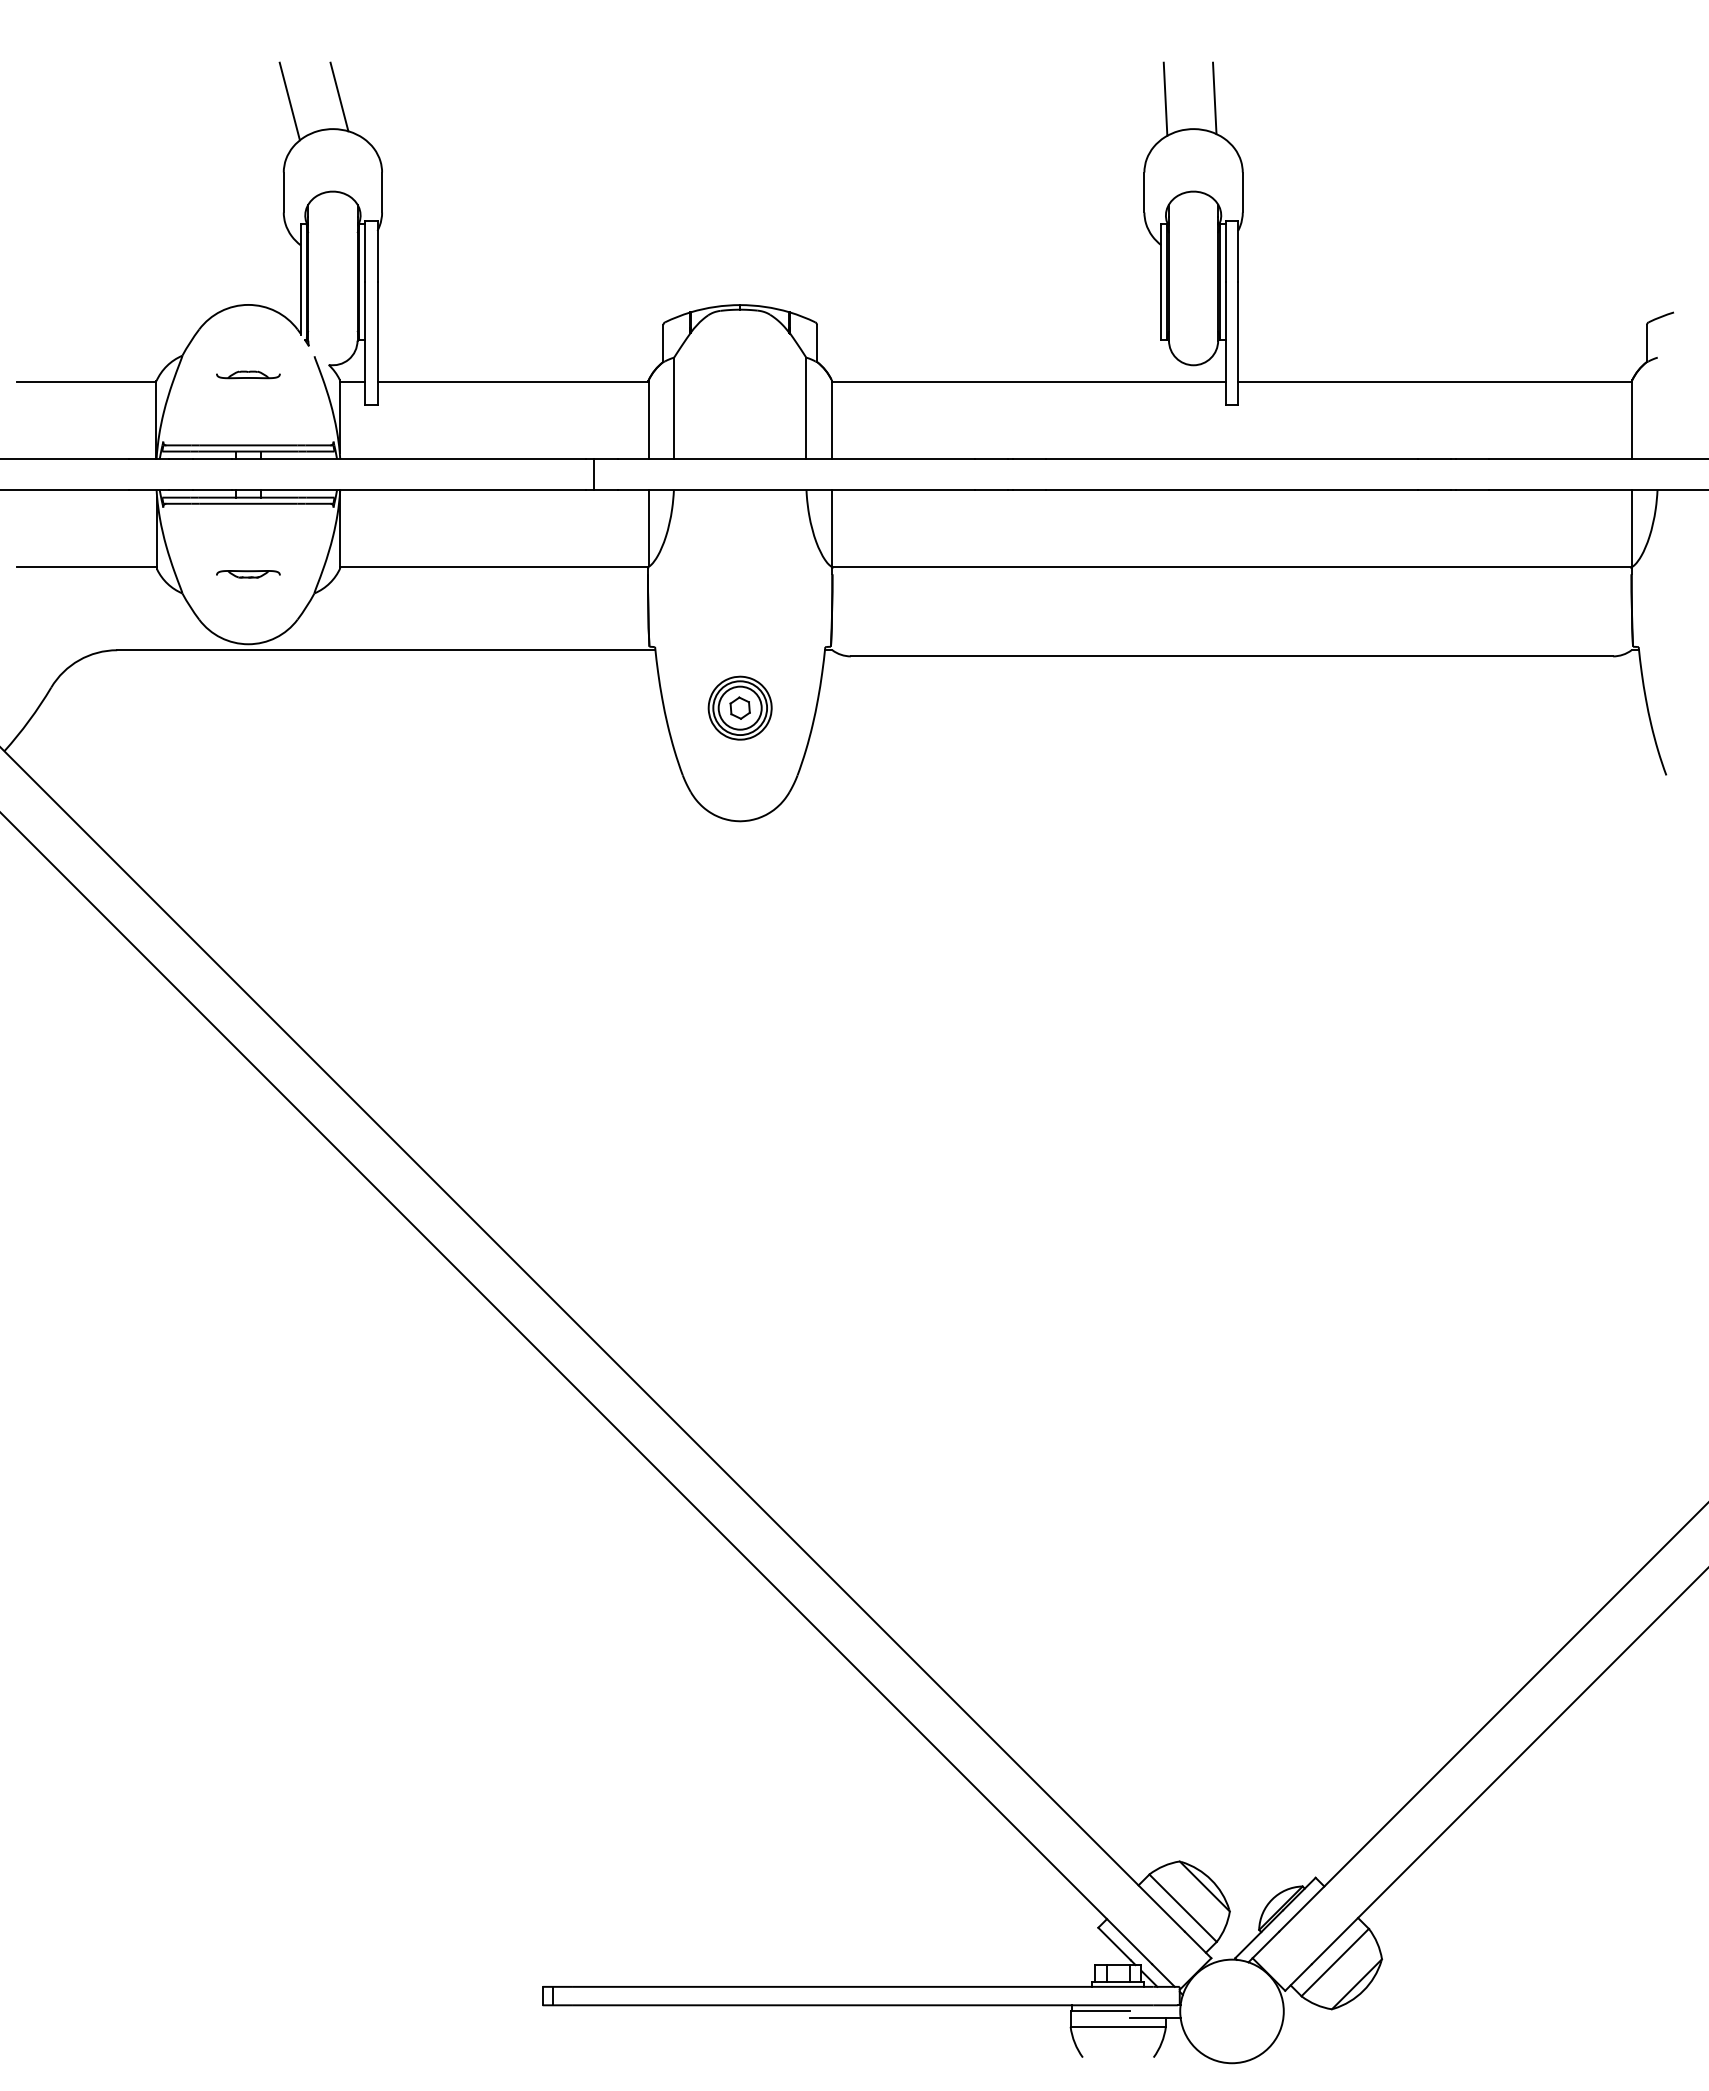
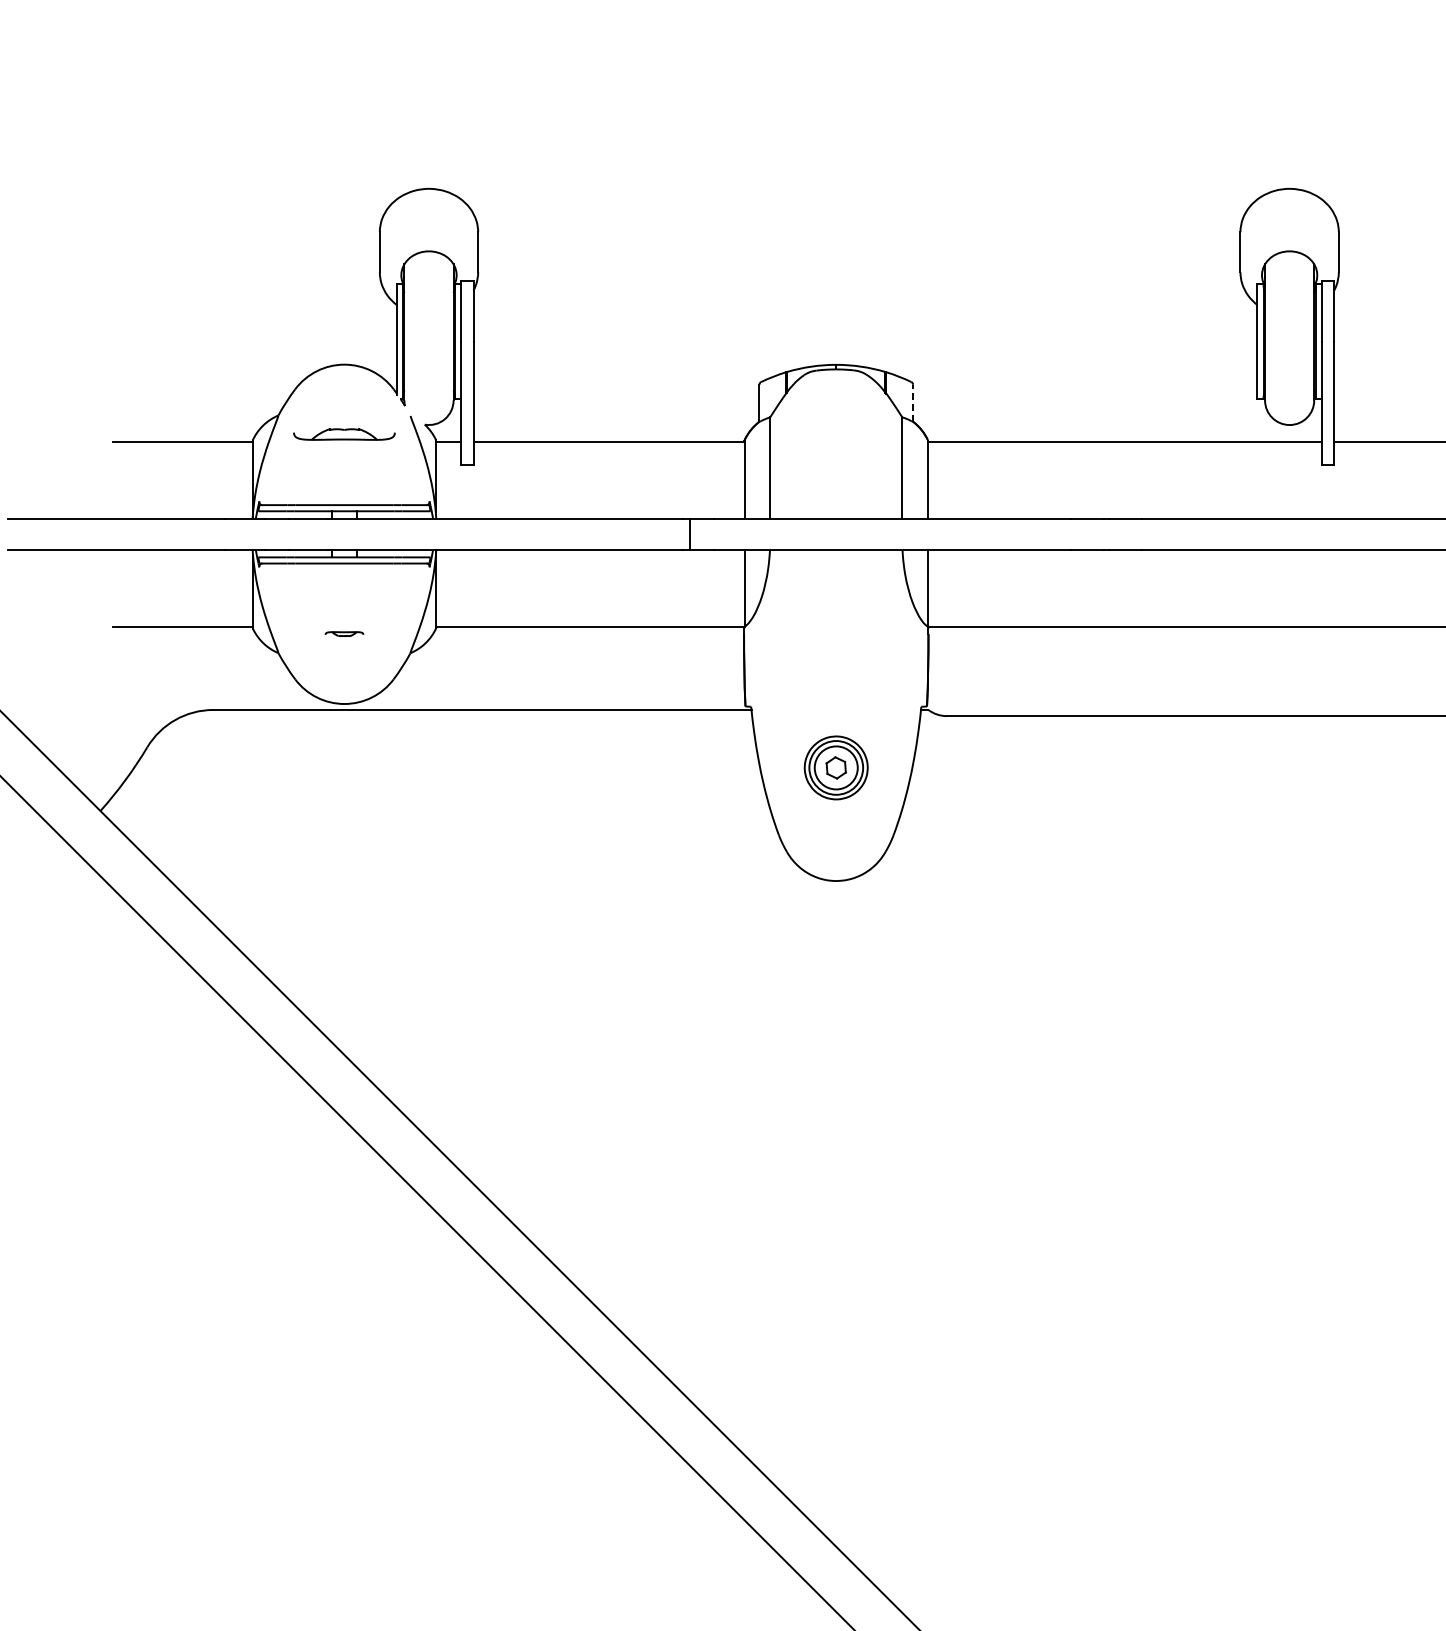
line: (339, 96) -> (435, 156), removed
line: (1165, 98) -> (1261, 158), removed
line: (1214, 98) -> (1310, 158), removed
line: (289, 101) -> (385, 161), removed
line: (817, 343) -> (913, 403), solid -> dashed
part: (248, 374) -> (344, 434), size x1.6
part: (248, 574) -> (344, 634), size x0.6

